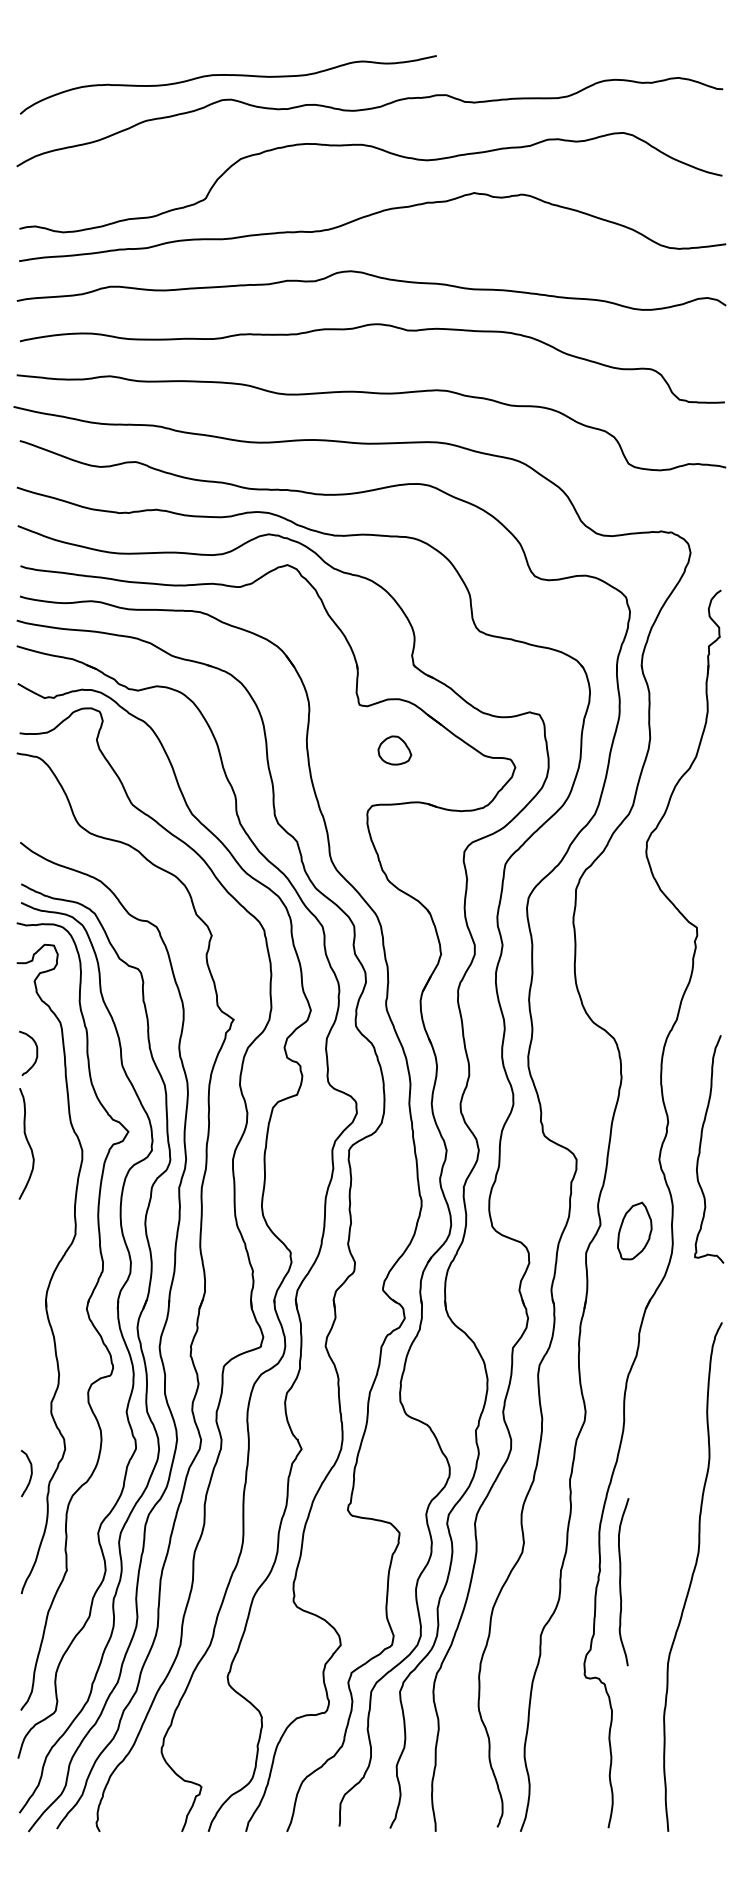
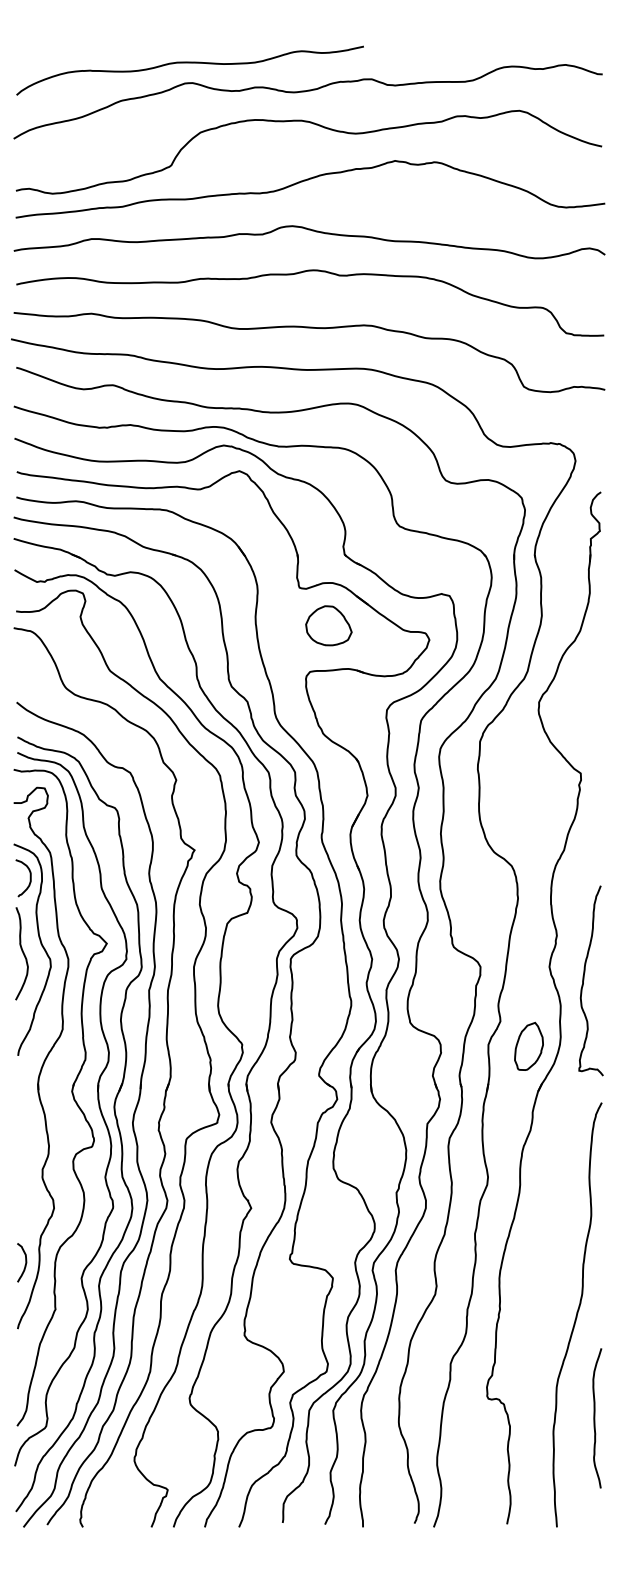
part: (394, 750) -> (328, 625), size x1.67
curve: (49, 1133) -> (41, 945), added
curve: (701, 1145) -> (584, 977), moved
part: (634, 1230) -> (528, 1045), moved
curve: (30, 1474) -> (25, 1263), moved
curve: (620, 1582) -> (594, 1418), moved

